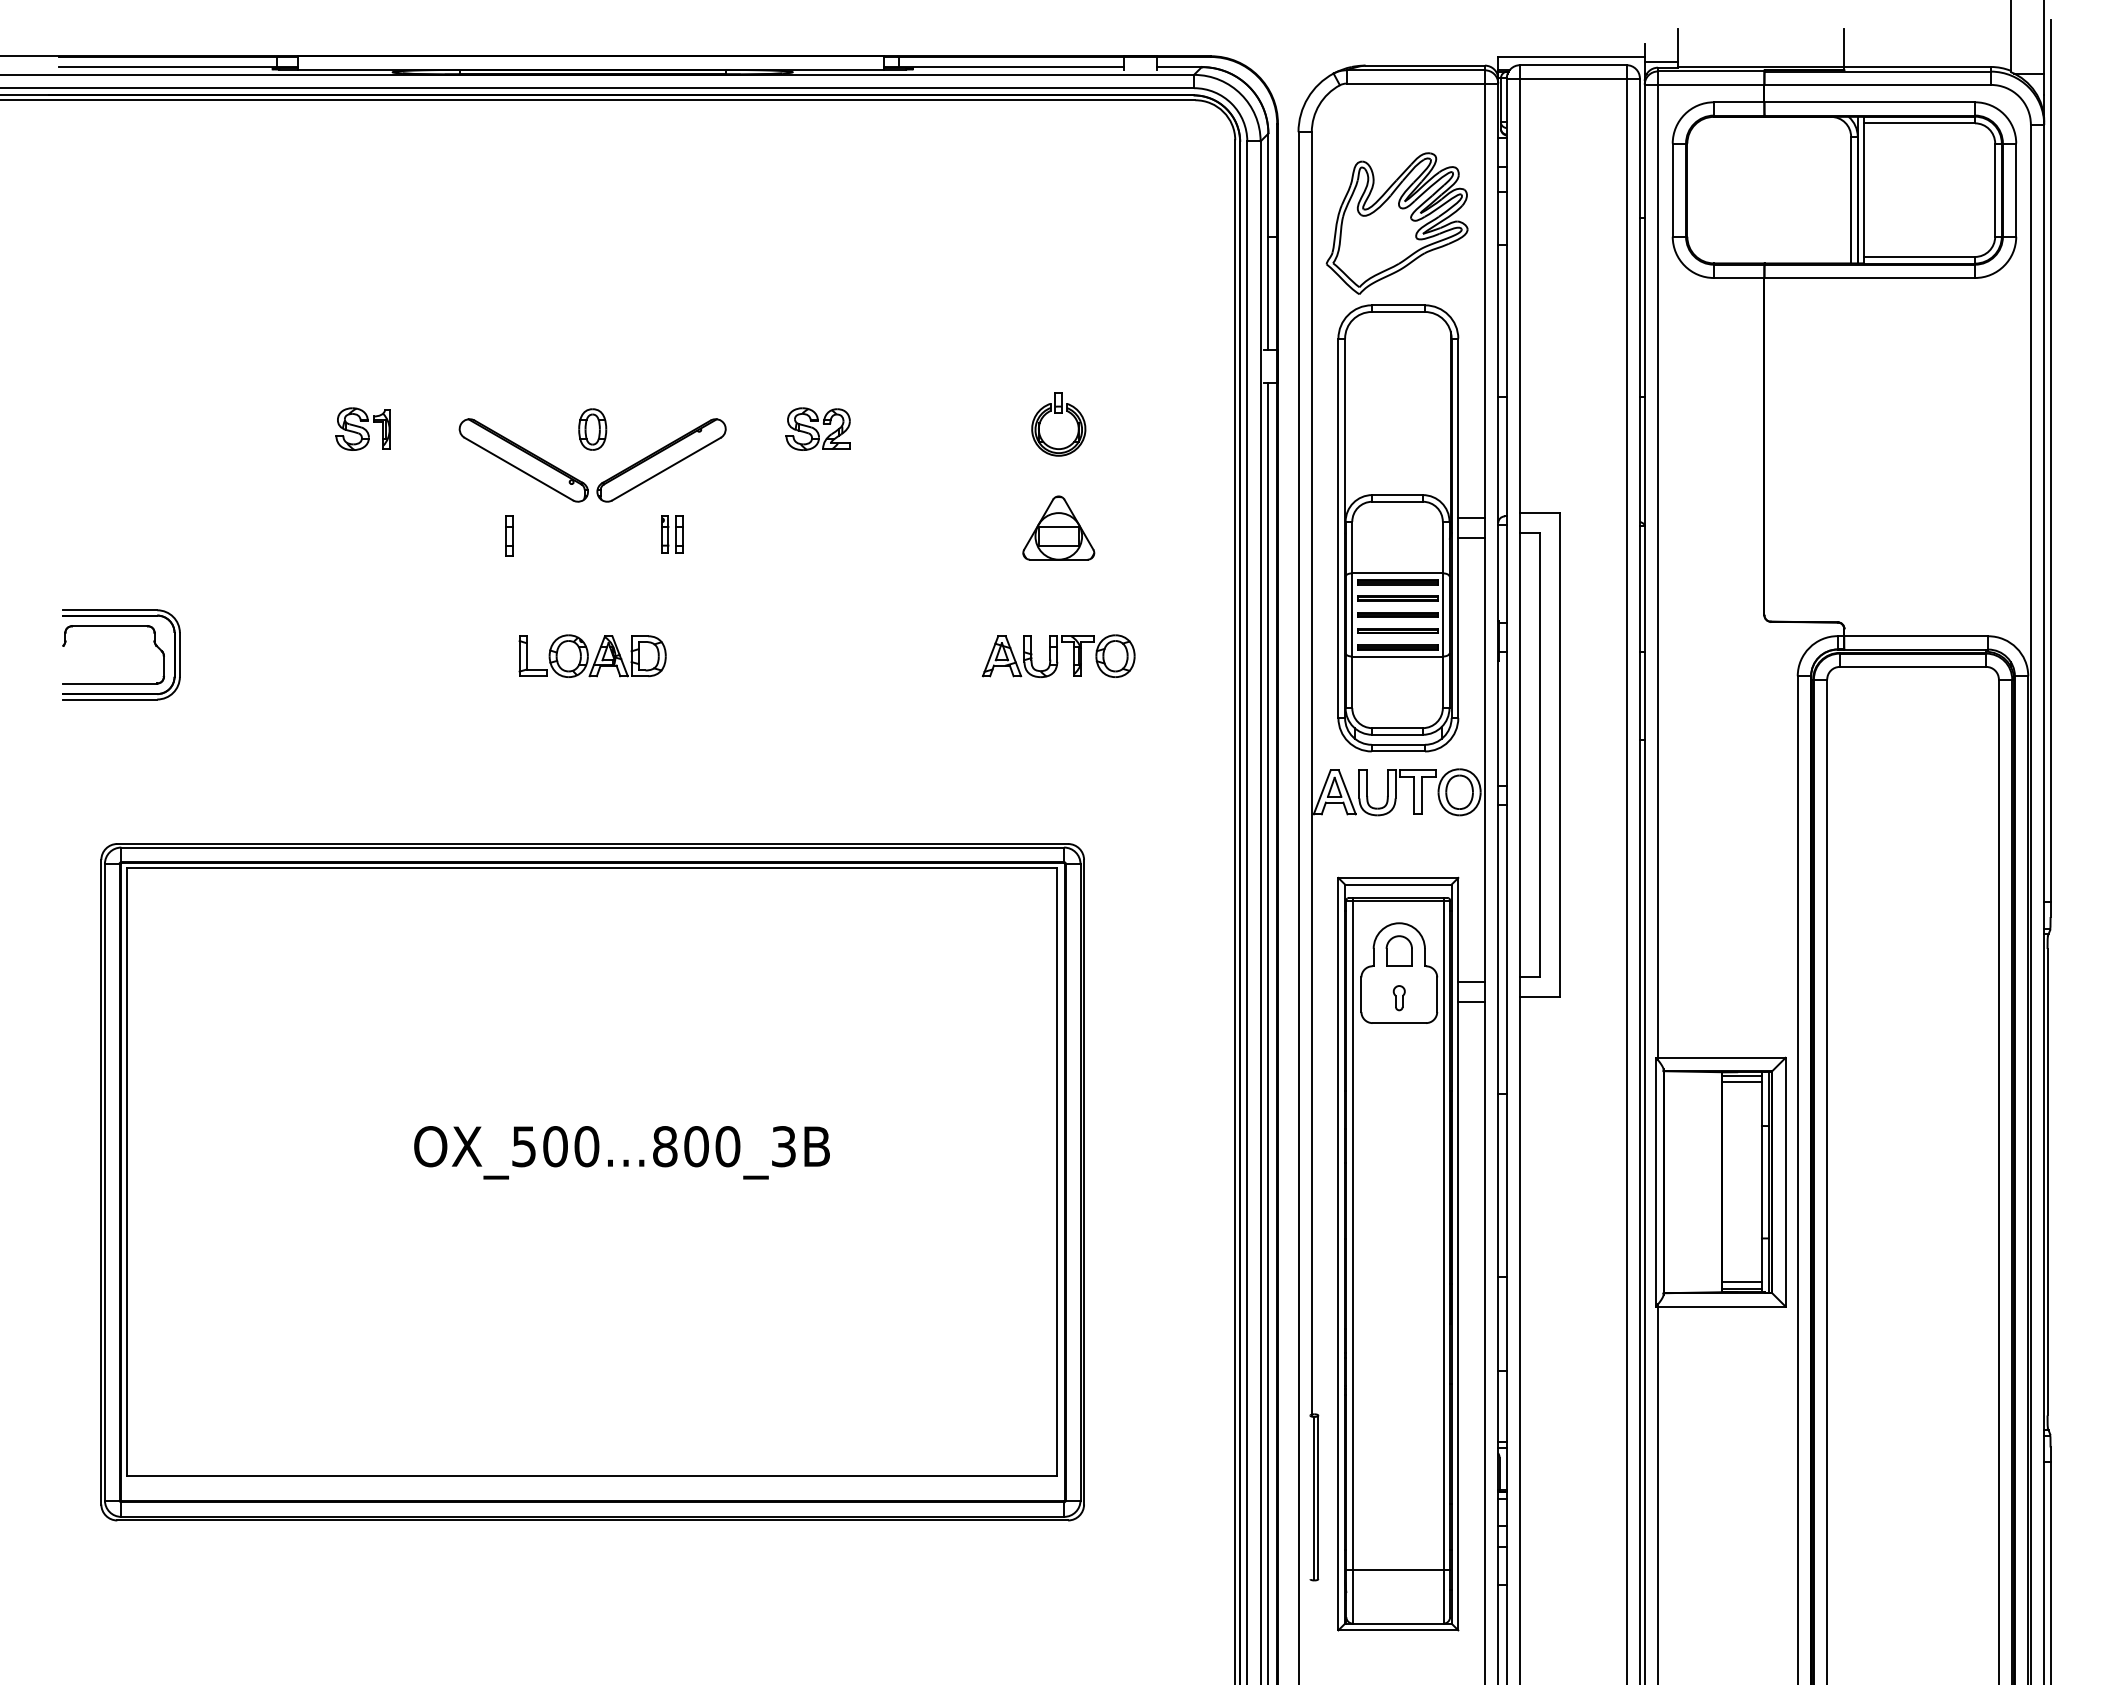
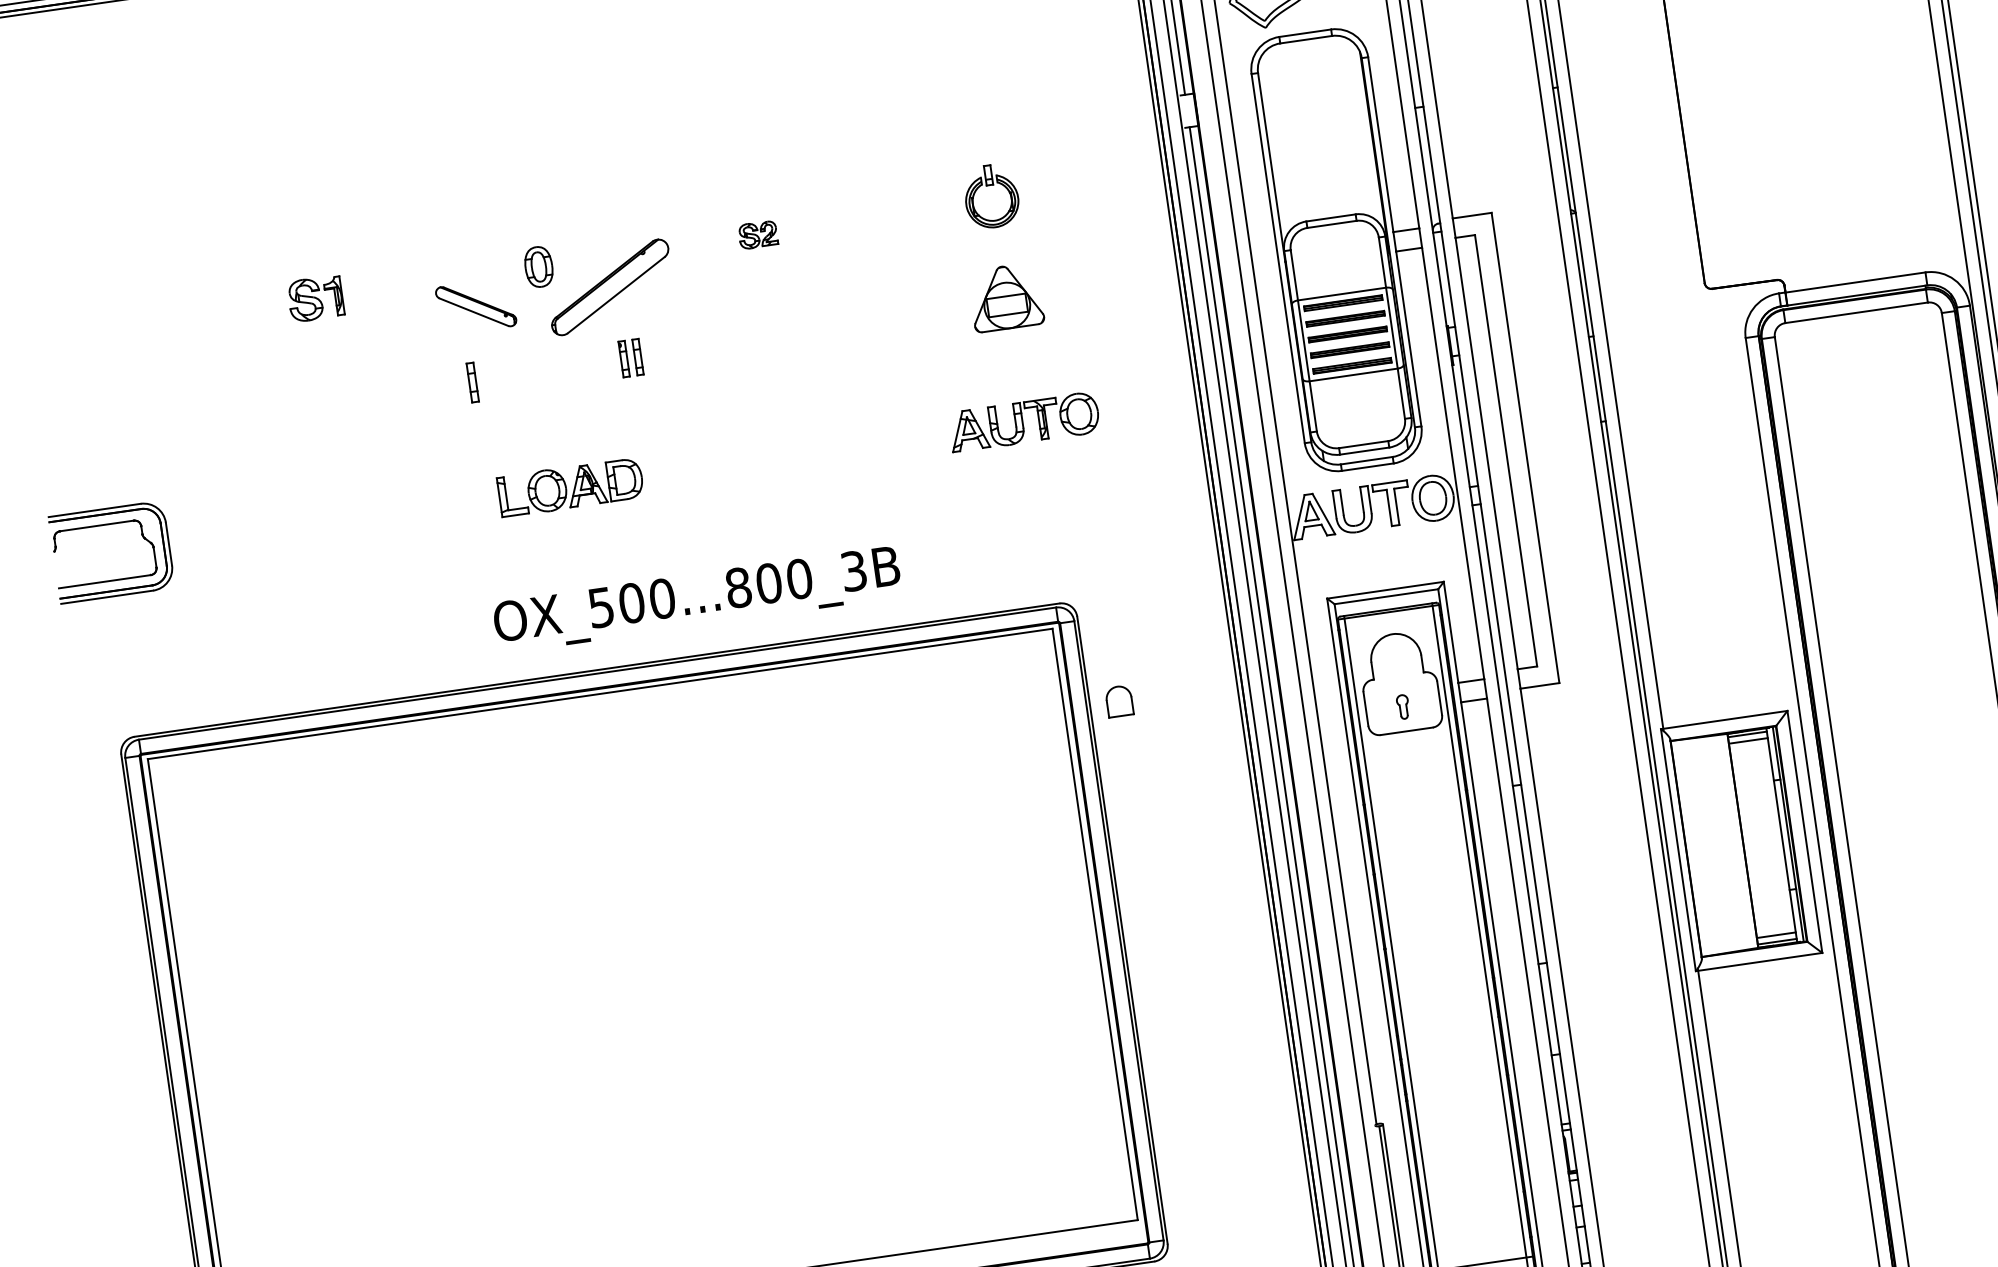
part: (817, 428) -> (757, 234), size x0.6
part: (523, 460) -> (475, 306), size x0.6
part: (1398, 950) -> (1118, 700), moved
text: (621, 1152) -> (696, 599), moved

